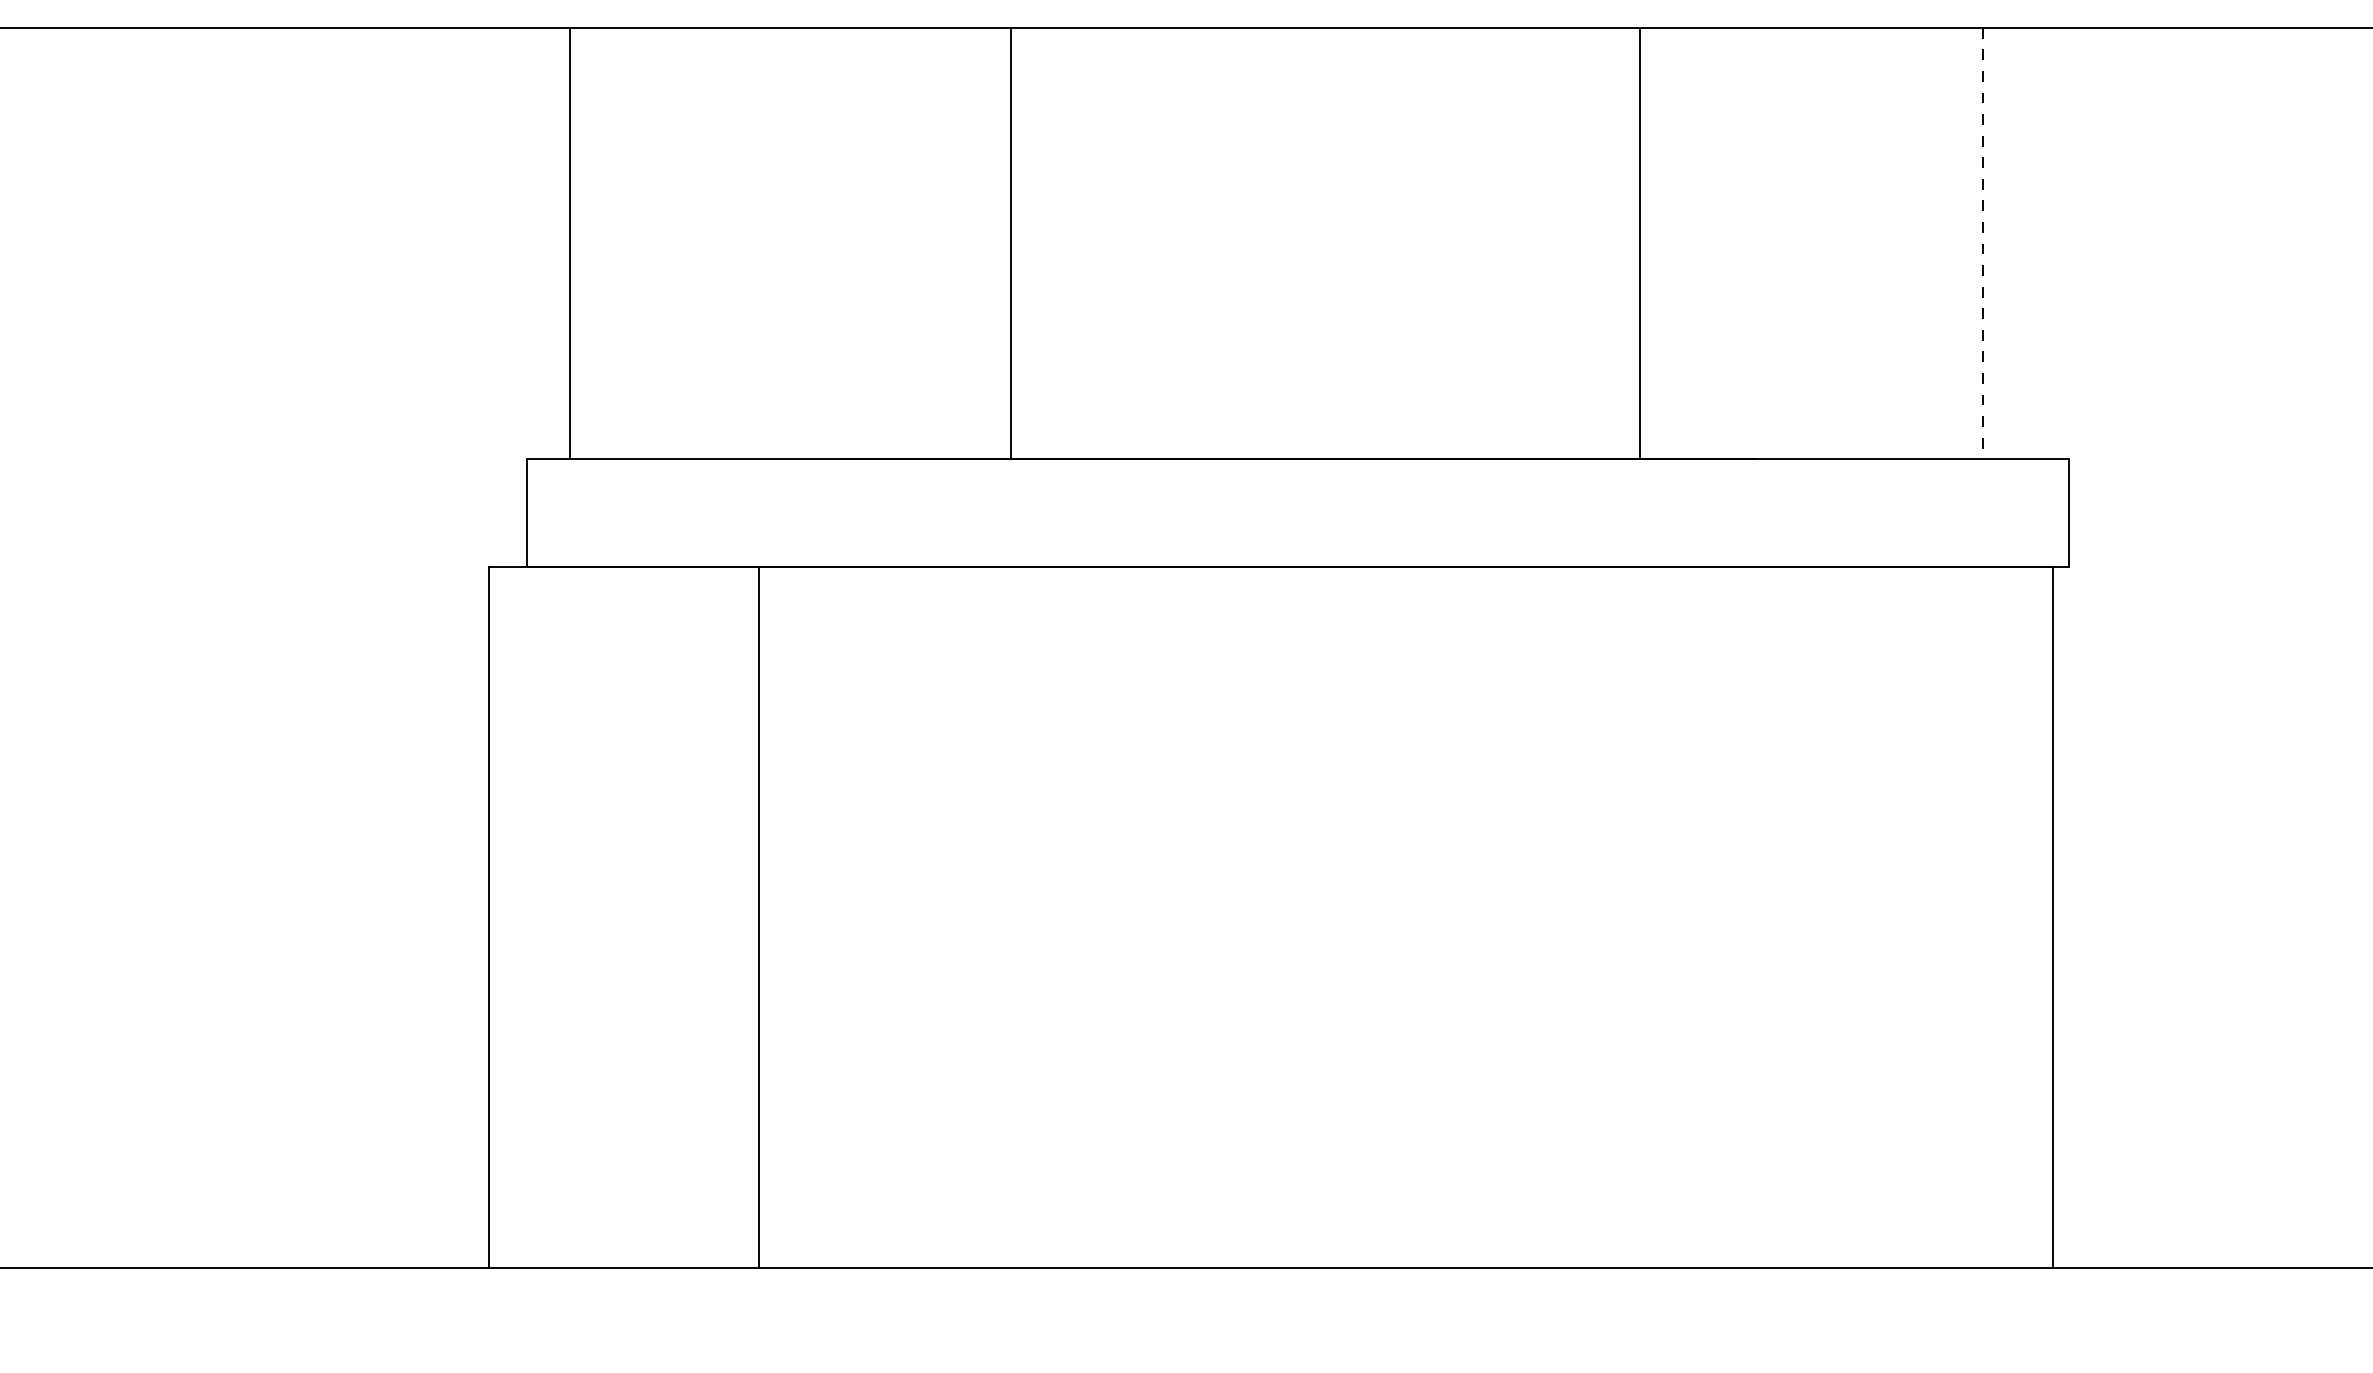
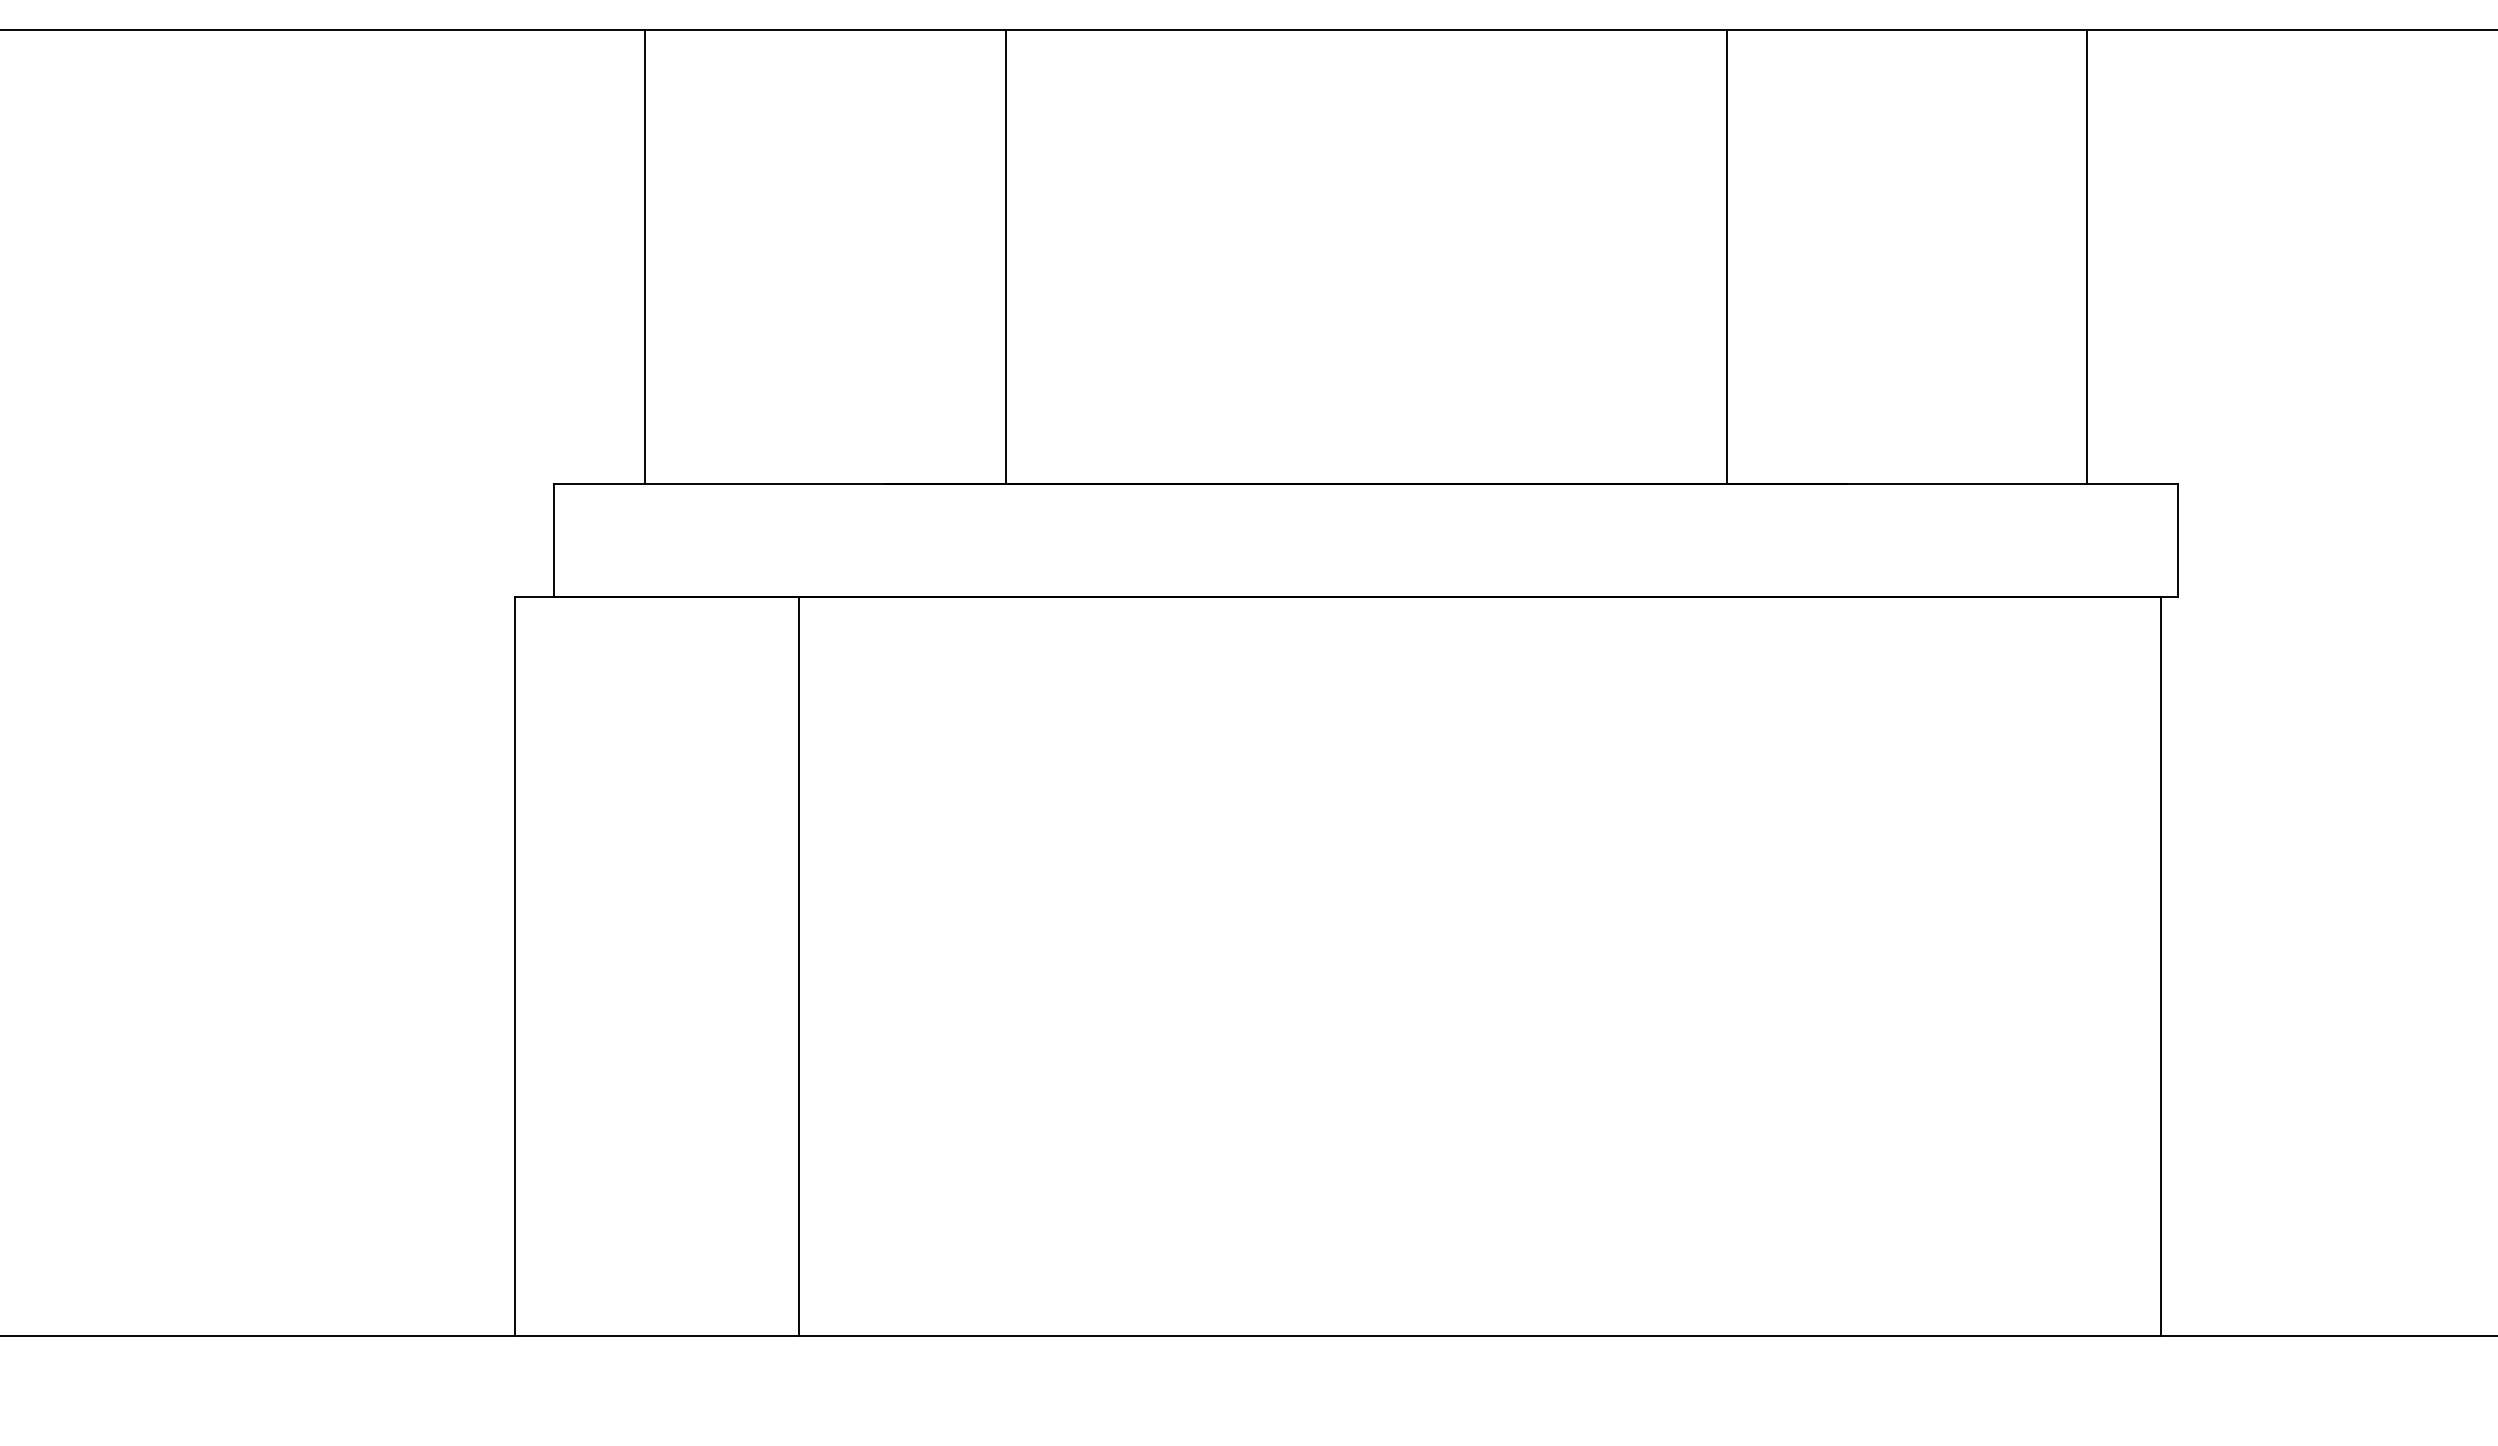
line: (570, 243) -> (645, 256), moved
line: (1010, 243) -> (1005, 256), moved
line: (1982, 244) -> (2087, 257), dashed -> solid

